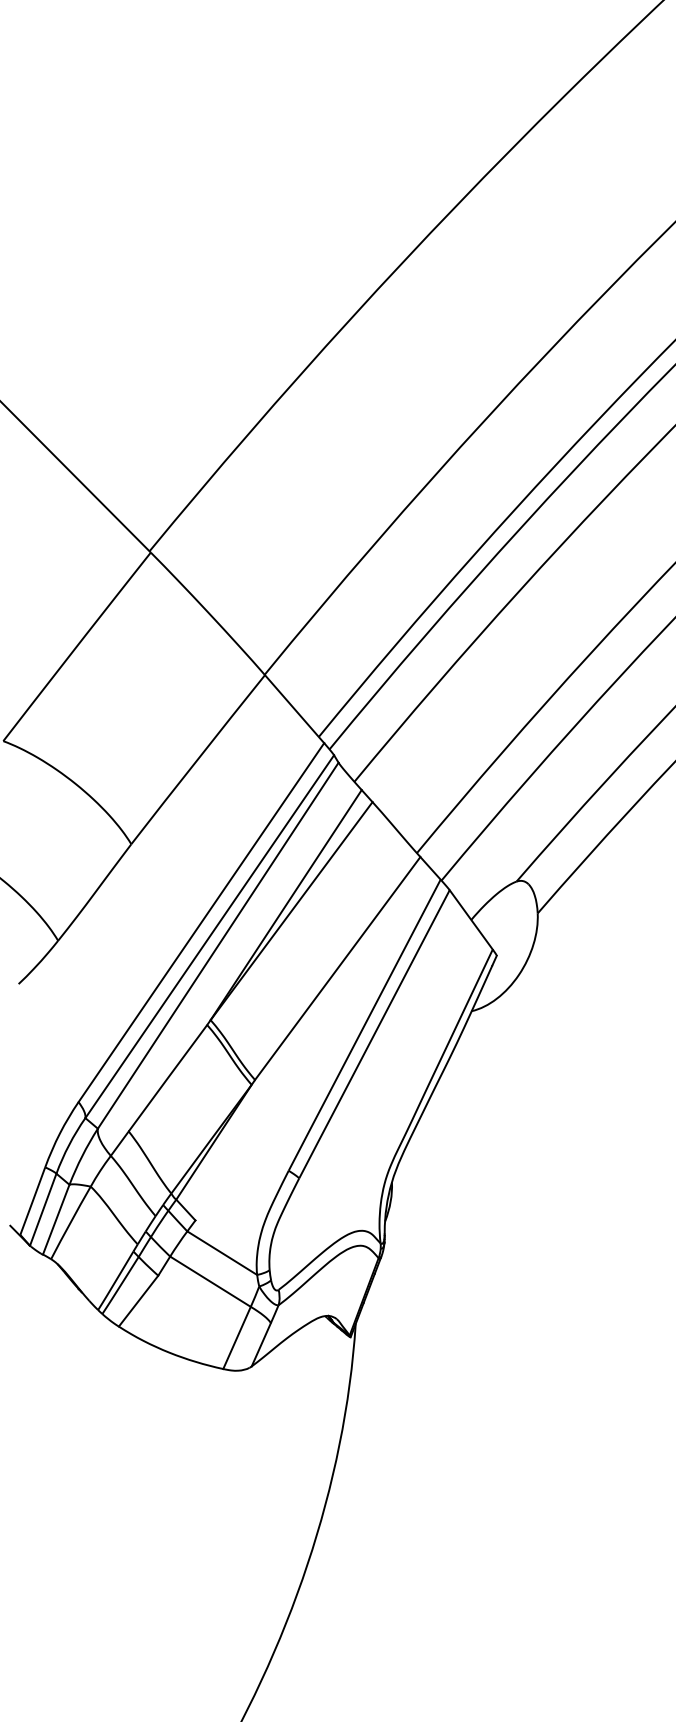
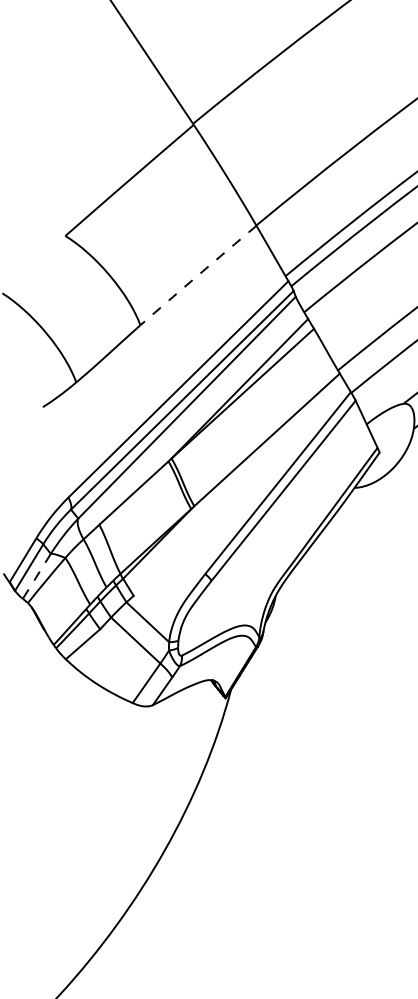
arc: (197, 759) -> (198, 275), solid -> dashed
line: (56, 1220) -> (36, 576), solid -> dashed

